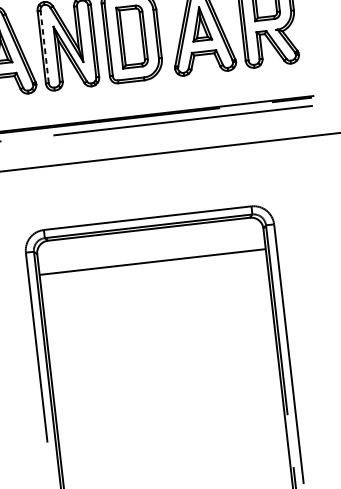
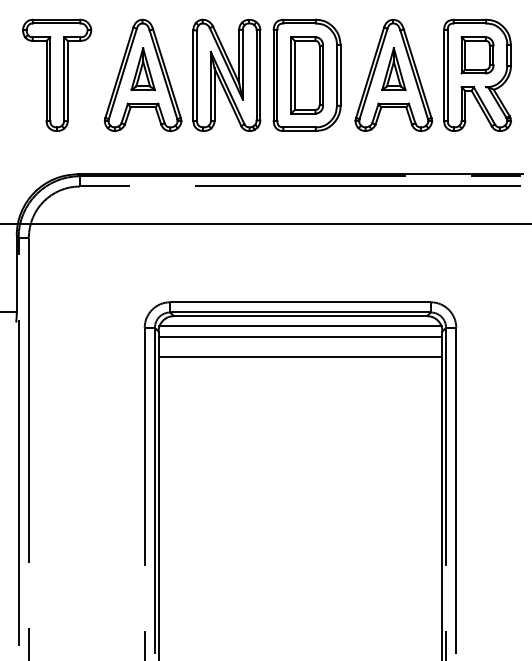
line: (45, 46) -> (197, 75), dashed -> solid
line: (149, 237) -> (300, 326), added
line: (150, 246) -> (300, 337), added

